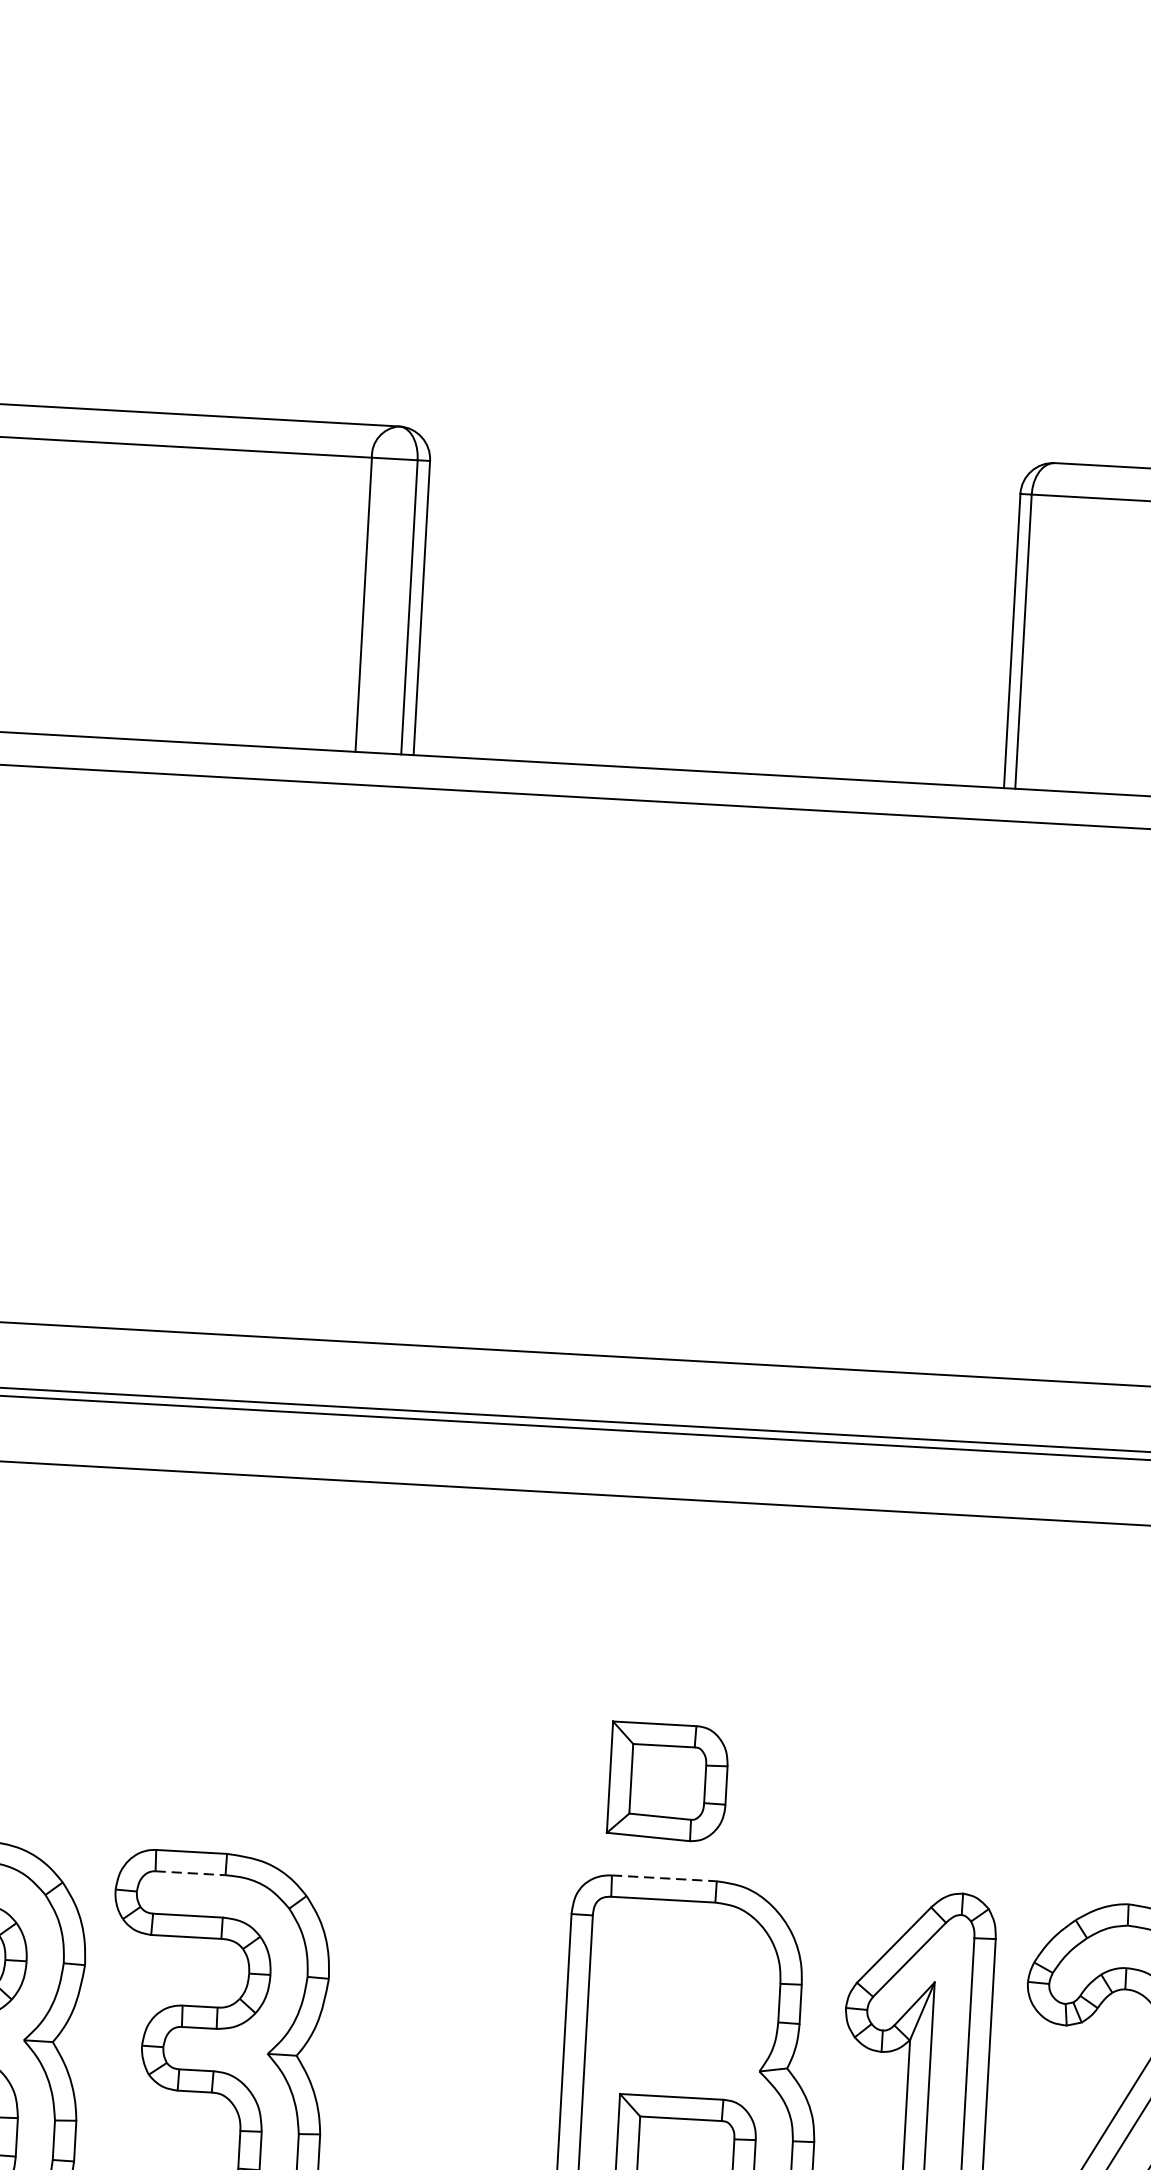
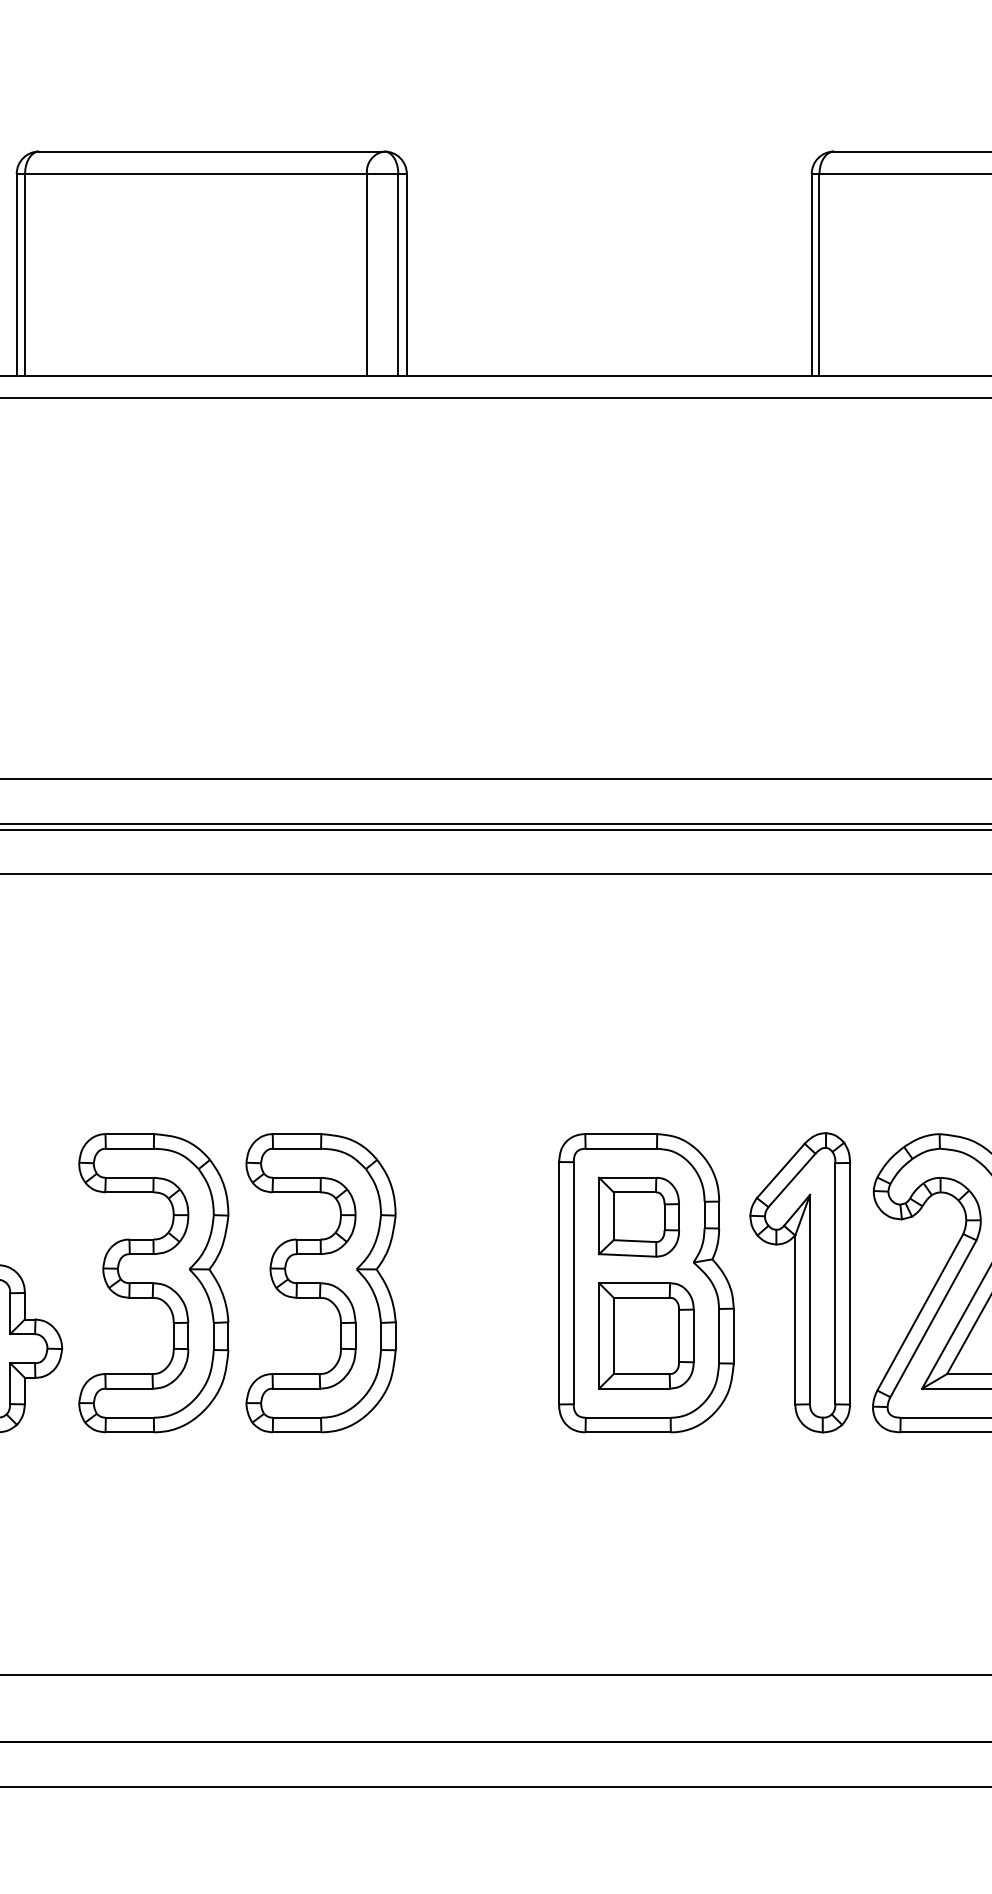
part: (667, 1781) -> (638, 1216), moved
line: (191, 1872) -> (297, 1148), dashed -> solid
line: (664, 1878) -> (621, 1134), dashed -> solid

